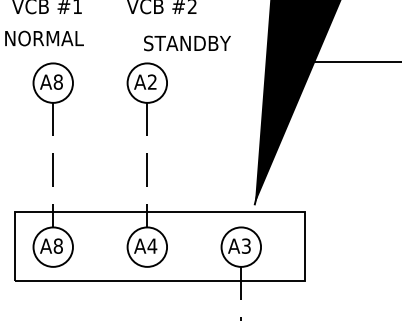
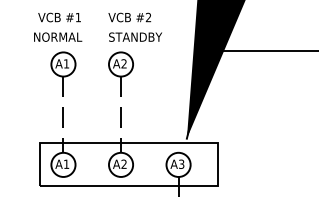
text: (187, 42) -> (135, 36), moved
text: (58, 81) -> (66, 63), A8 -> A1
text: (58, 244) -> (66, 163), A8 -> A1
text: (152, 244) -> (124, 163), A4 -> A2

